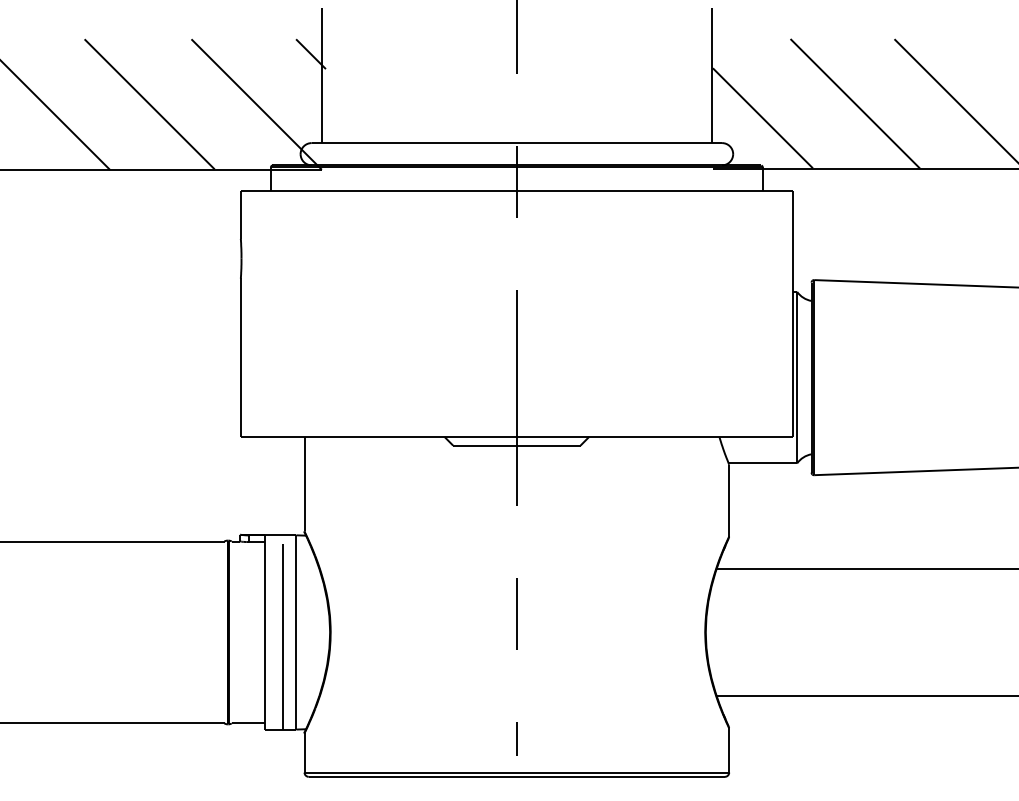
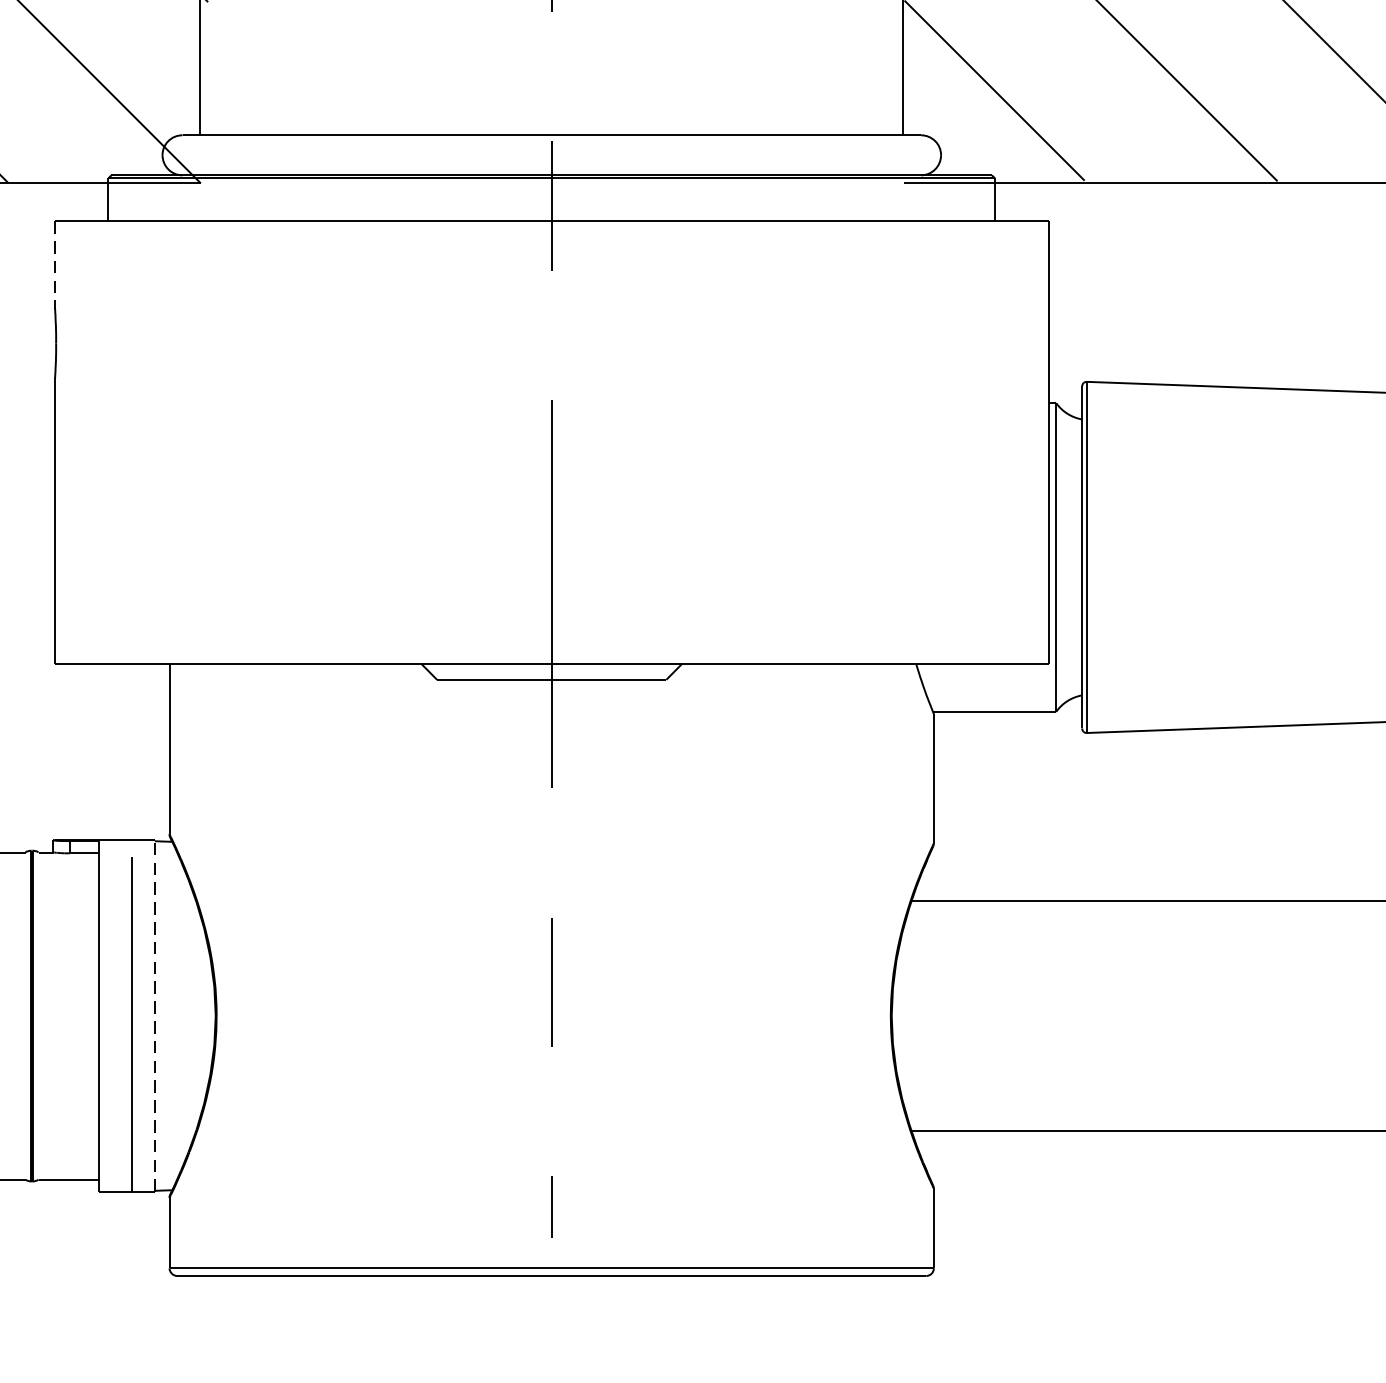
line: (240, 215) -> (54, 265), solid -> dashed
line: (296, 632) -> (155, 1016), solid -> dashed

